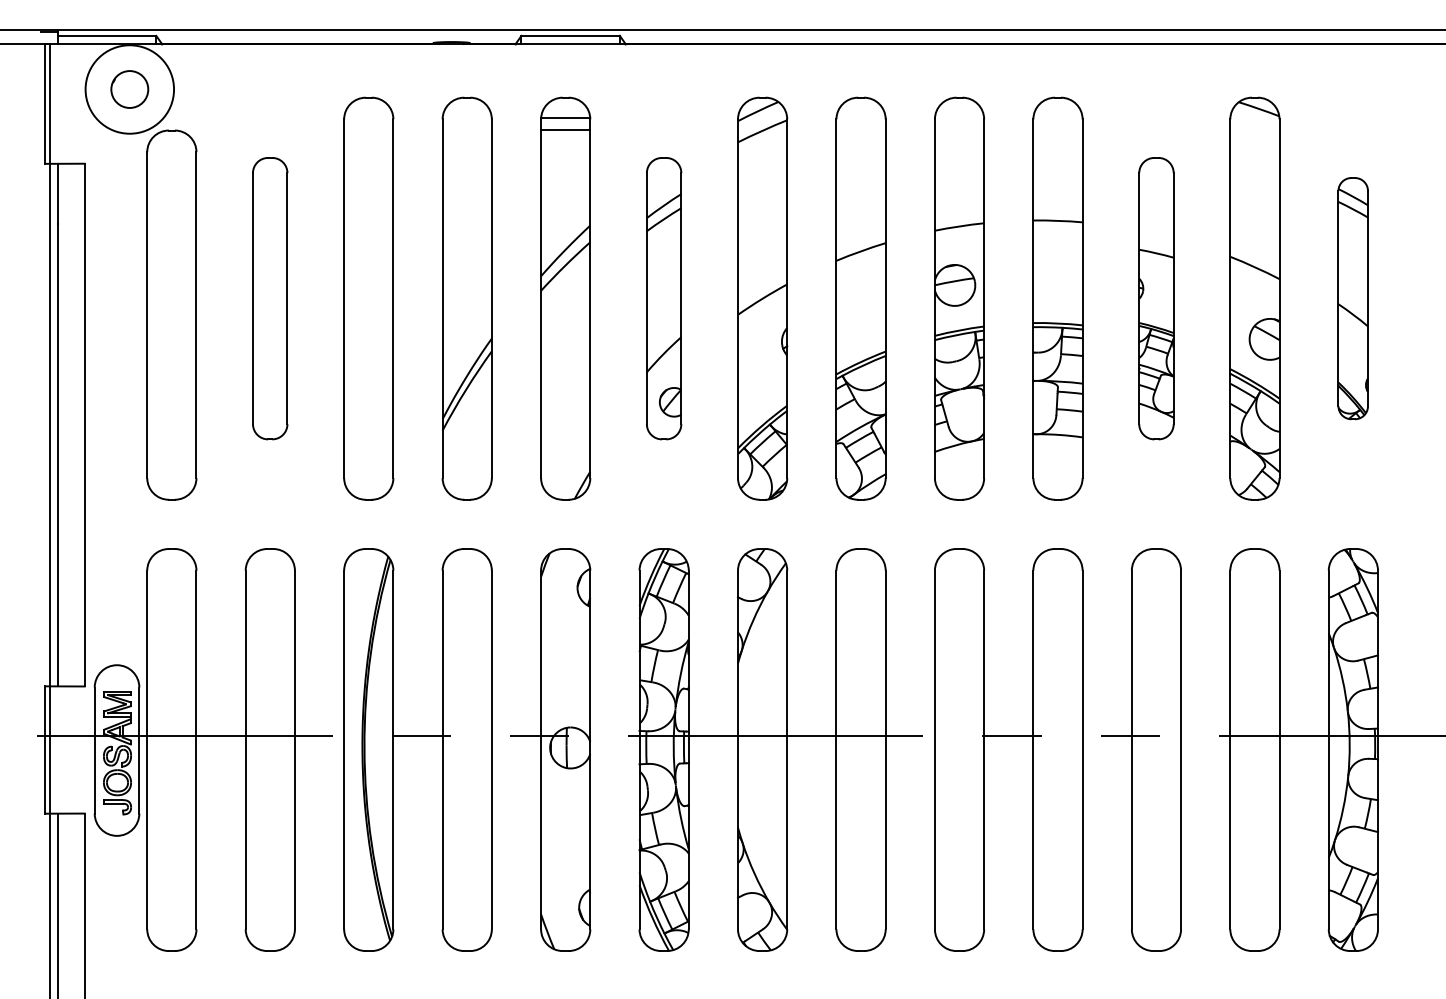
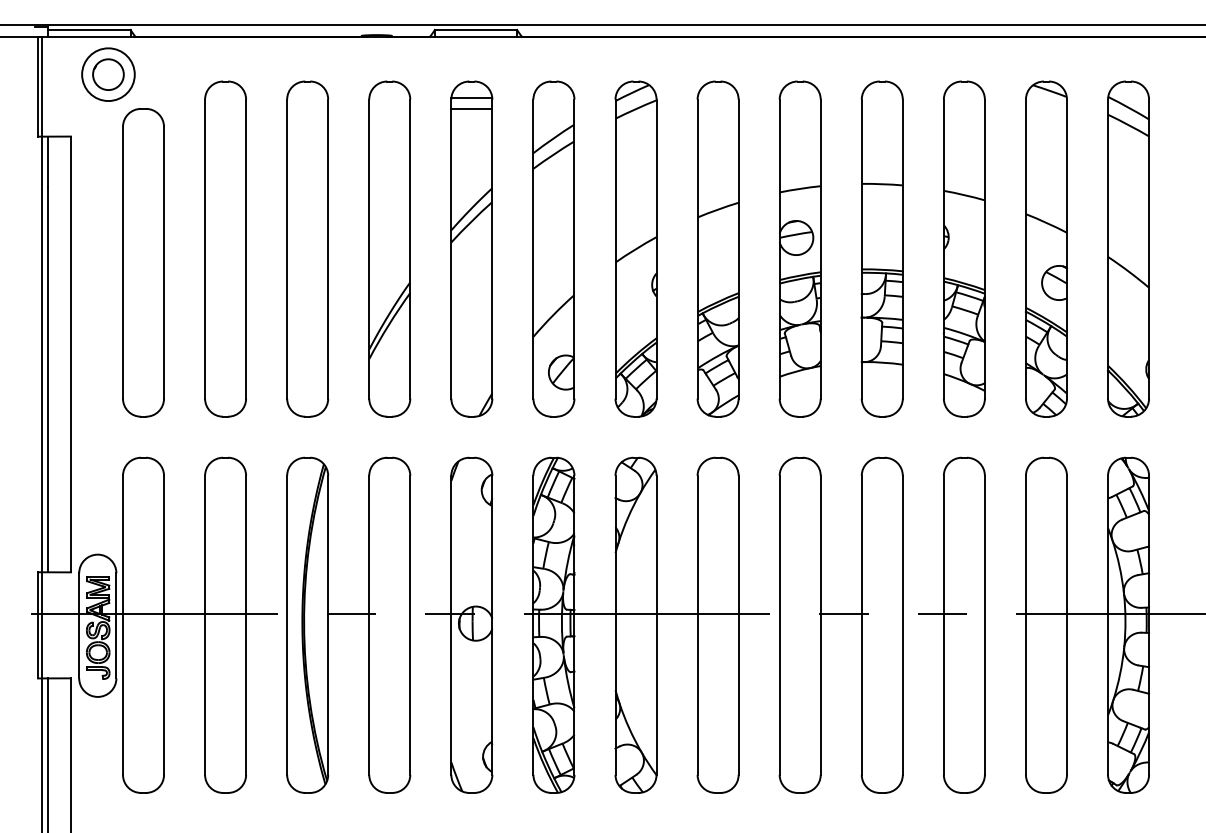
circle: (129, 89) -> (108, 74), size x0.71
part: (269, 298) -> (224, 248), size x1.43
part: (663, 298) -> (553, 248), size x1.43
part: (1156, 298) -> (964, 248), size x1.43
part: (1352, 298) -> (1127, 248), size x1.67

